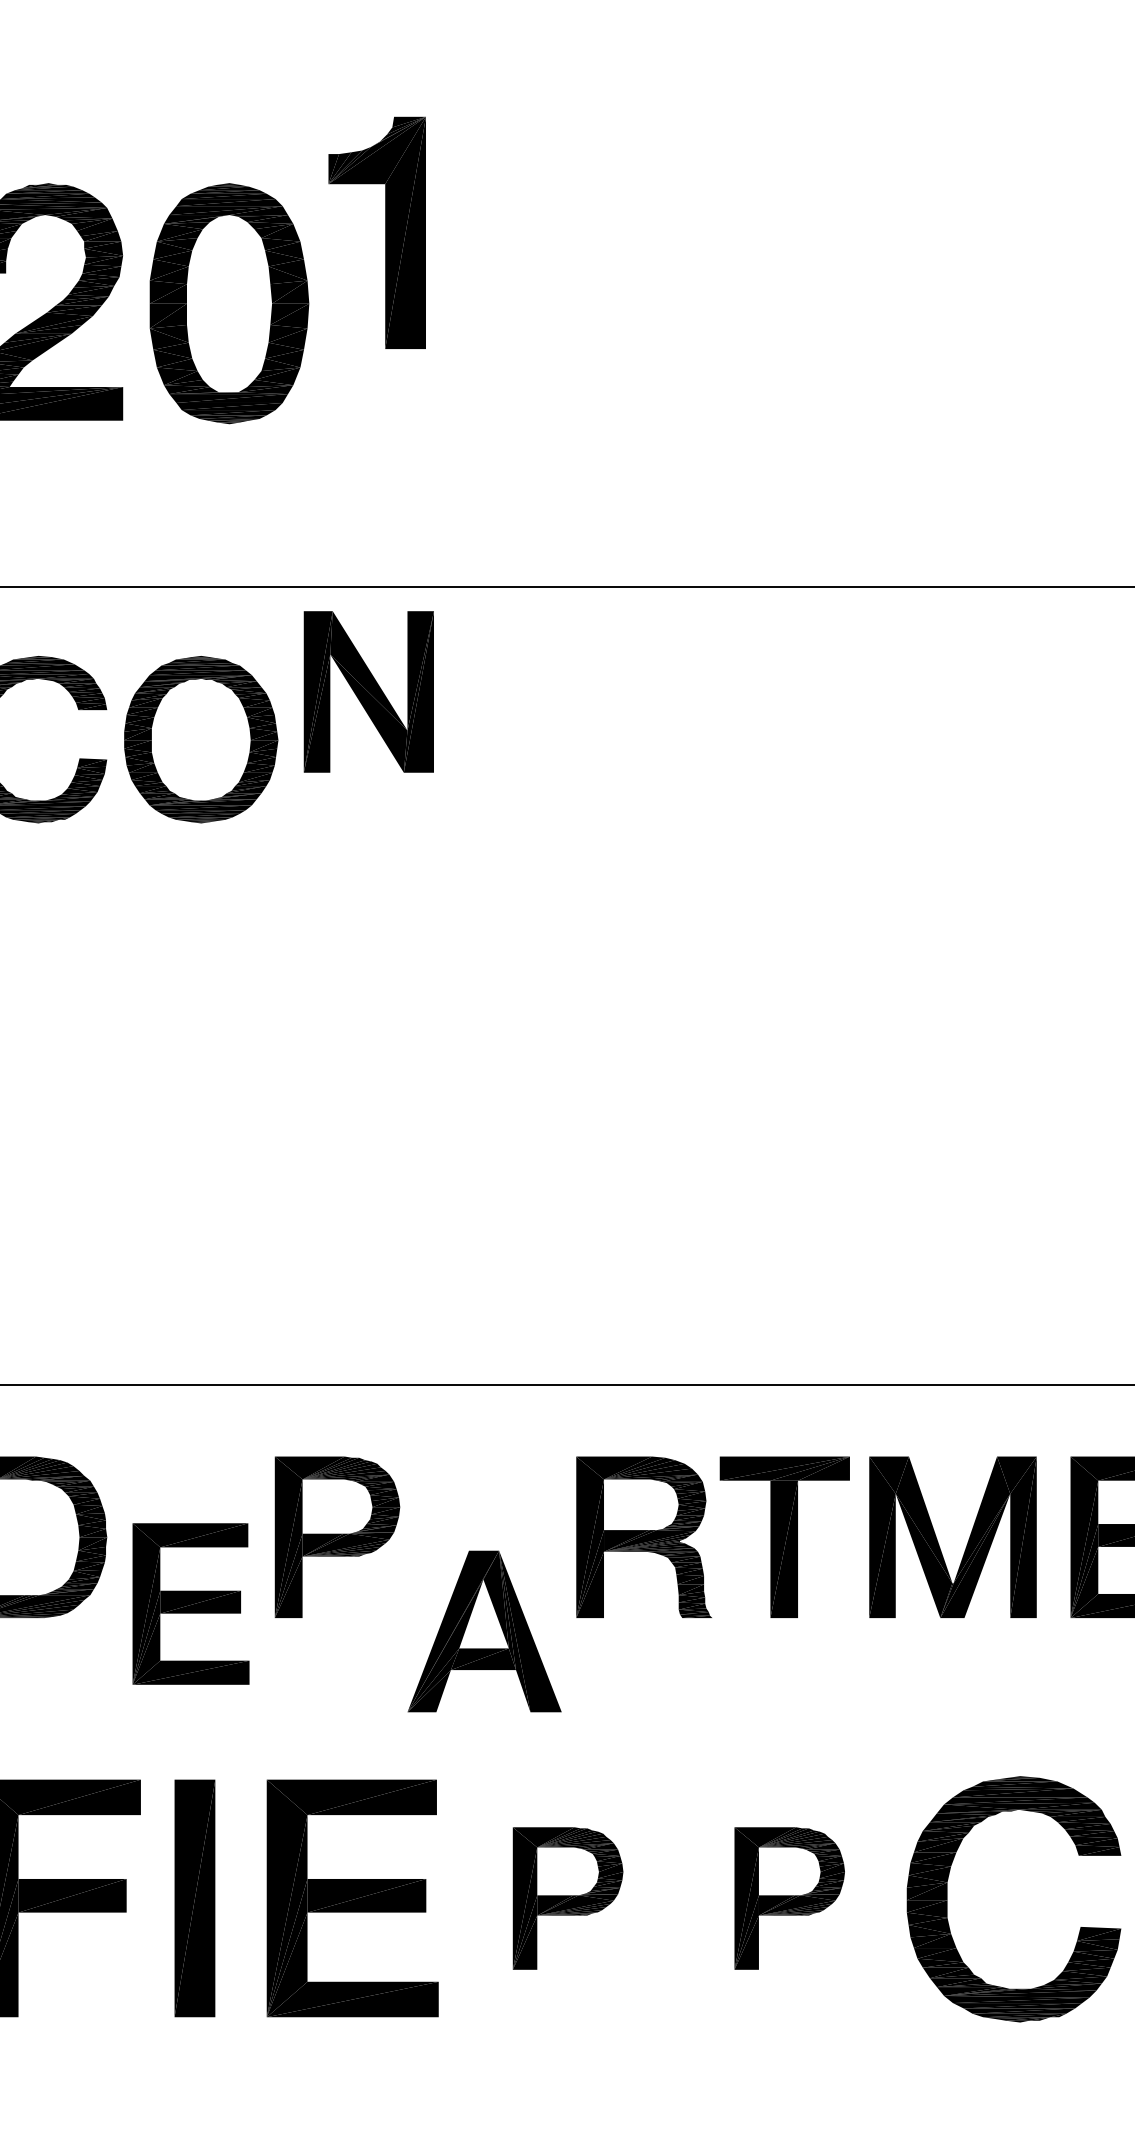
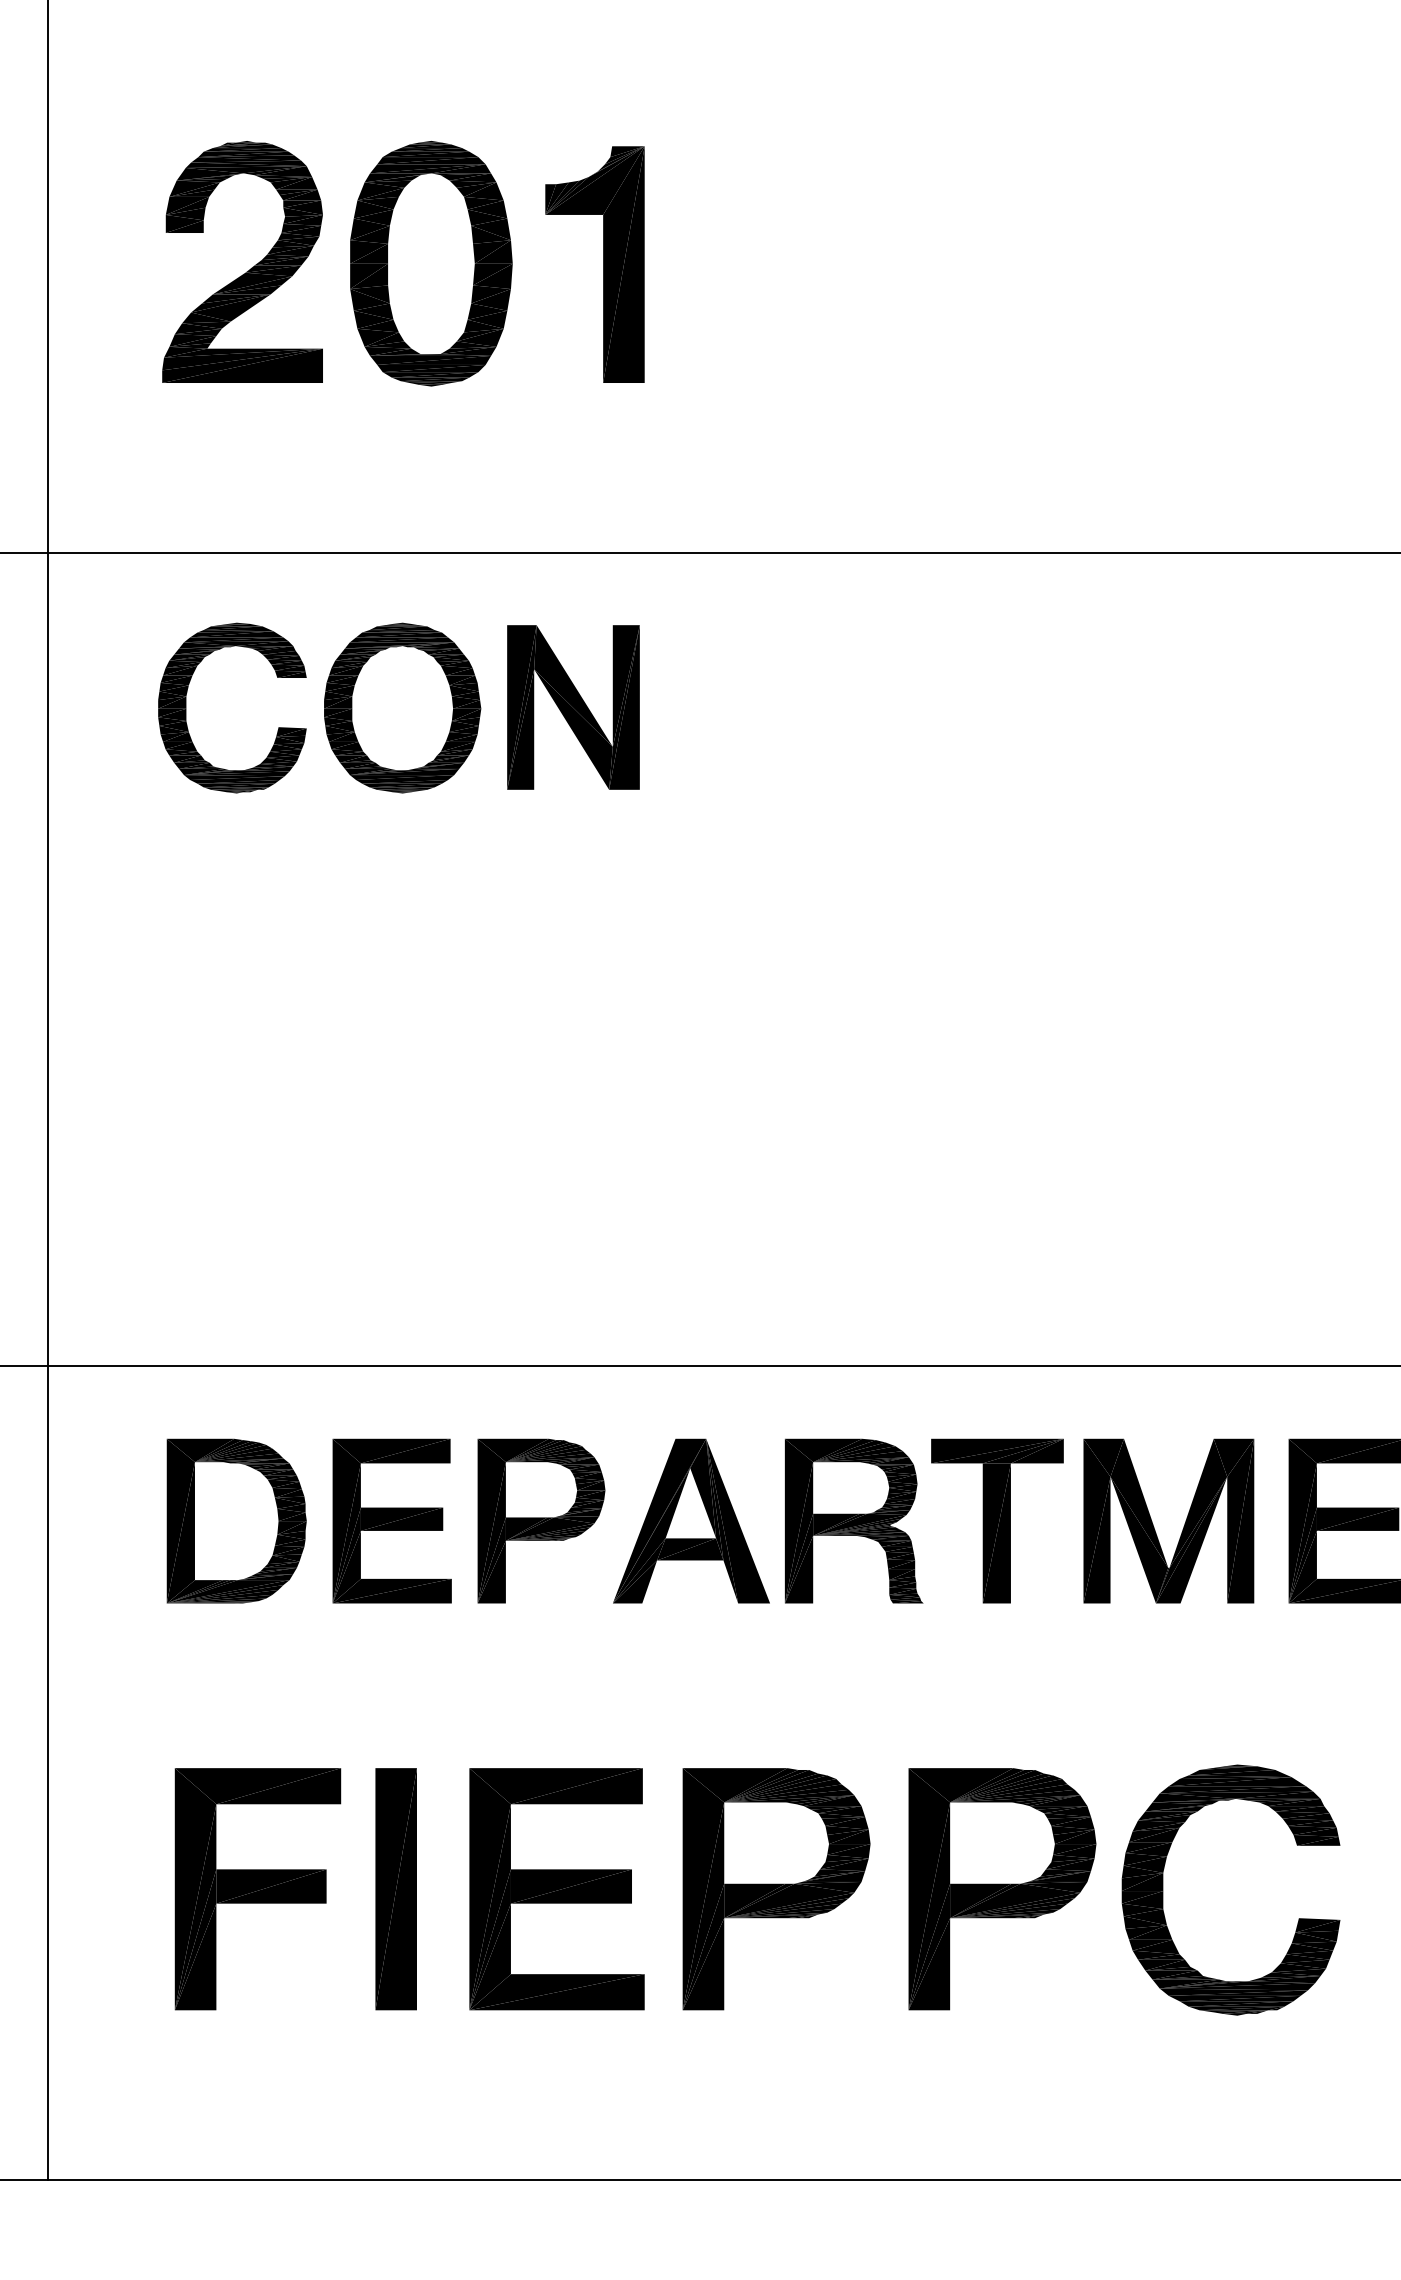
part: (385, 232) -> (603, 264), moved
part: (368, 691) -> (573, 707), moved
part: (190, 1603) -> (391, 1520), moved
part: (484, 1630) -> (691, 1520), moved
part: (568, 1898) -> (776, 1889), size x1.67
part: (789, 1898) -> (1002, 1889), size x1.67

